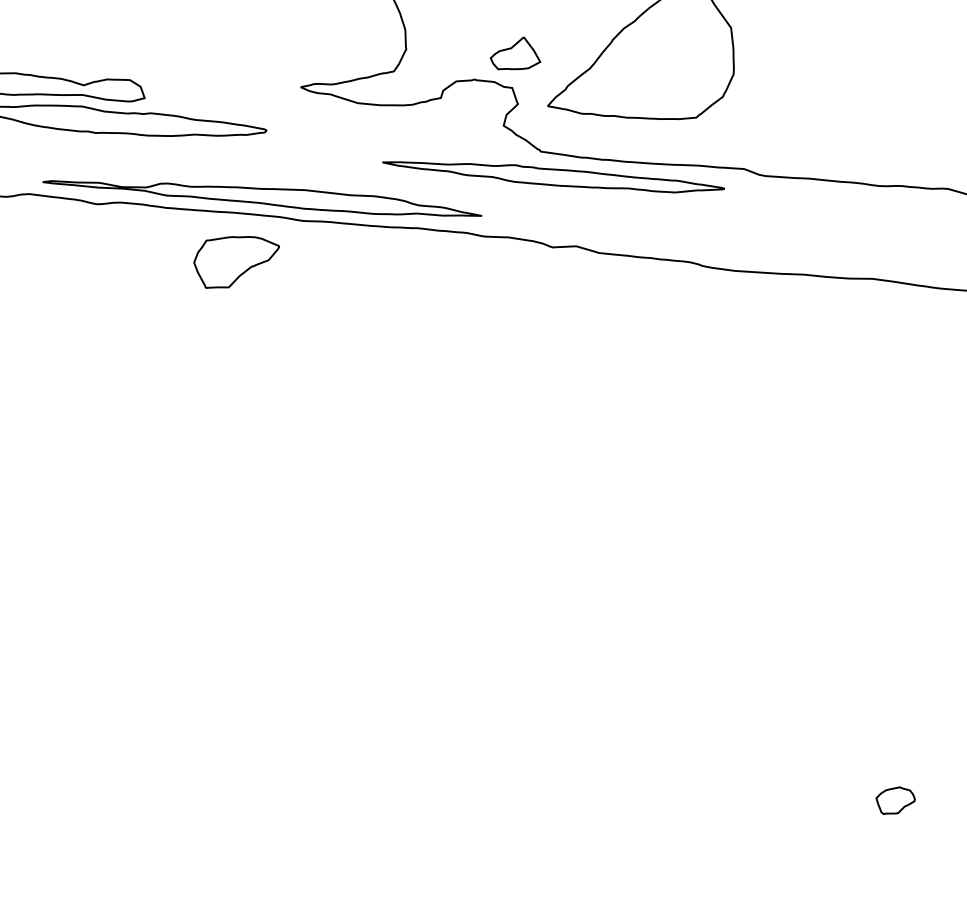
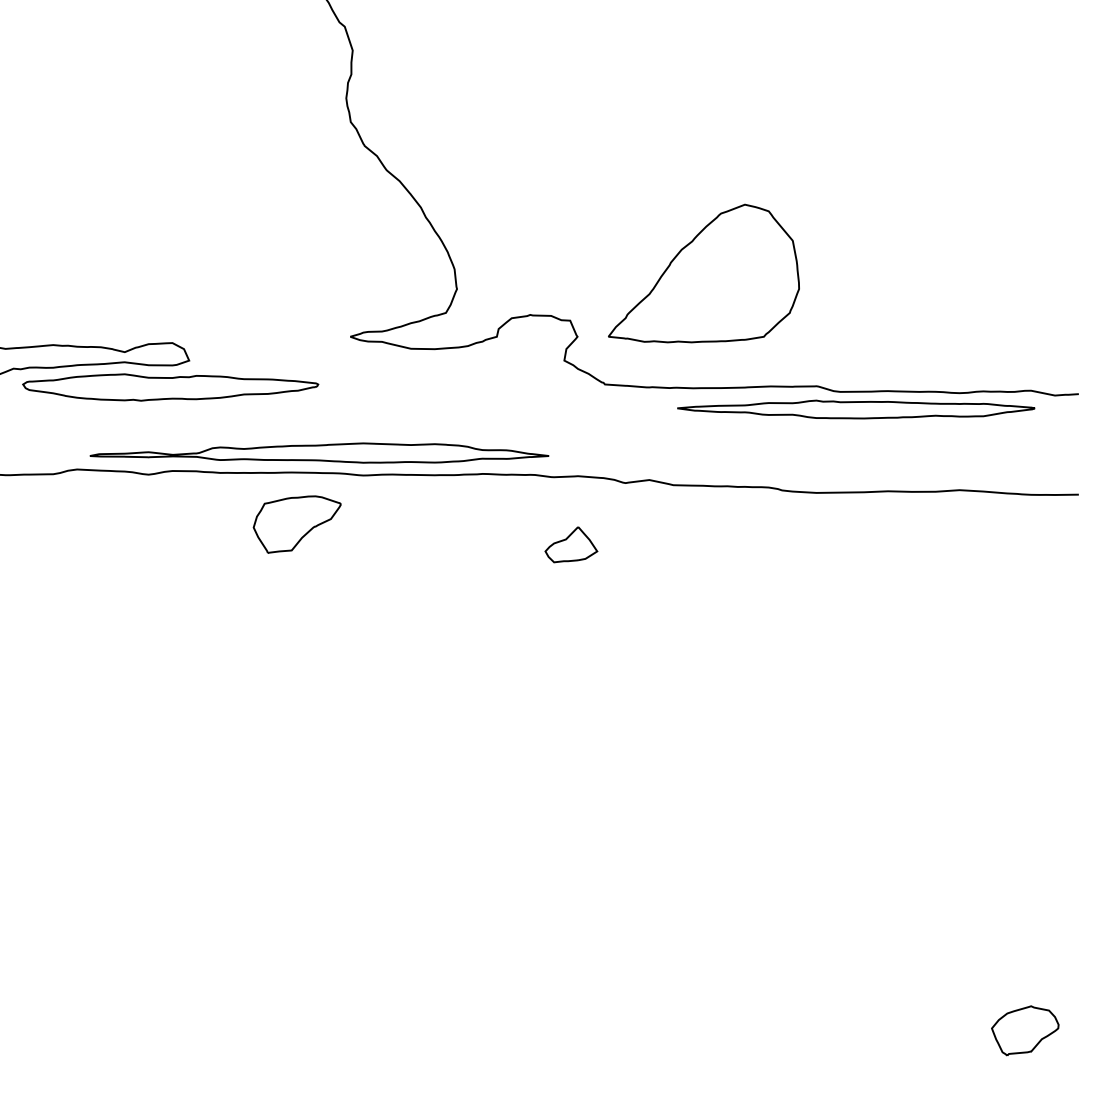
part: (516, 53) -> (571, 544), moved
part: (553, 176) -> (856, 409), moved
part: (895, 800) -> (1025, 1030), size x1.67

